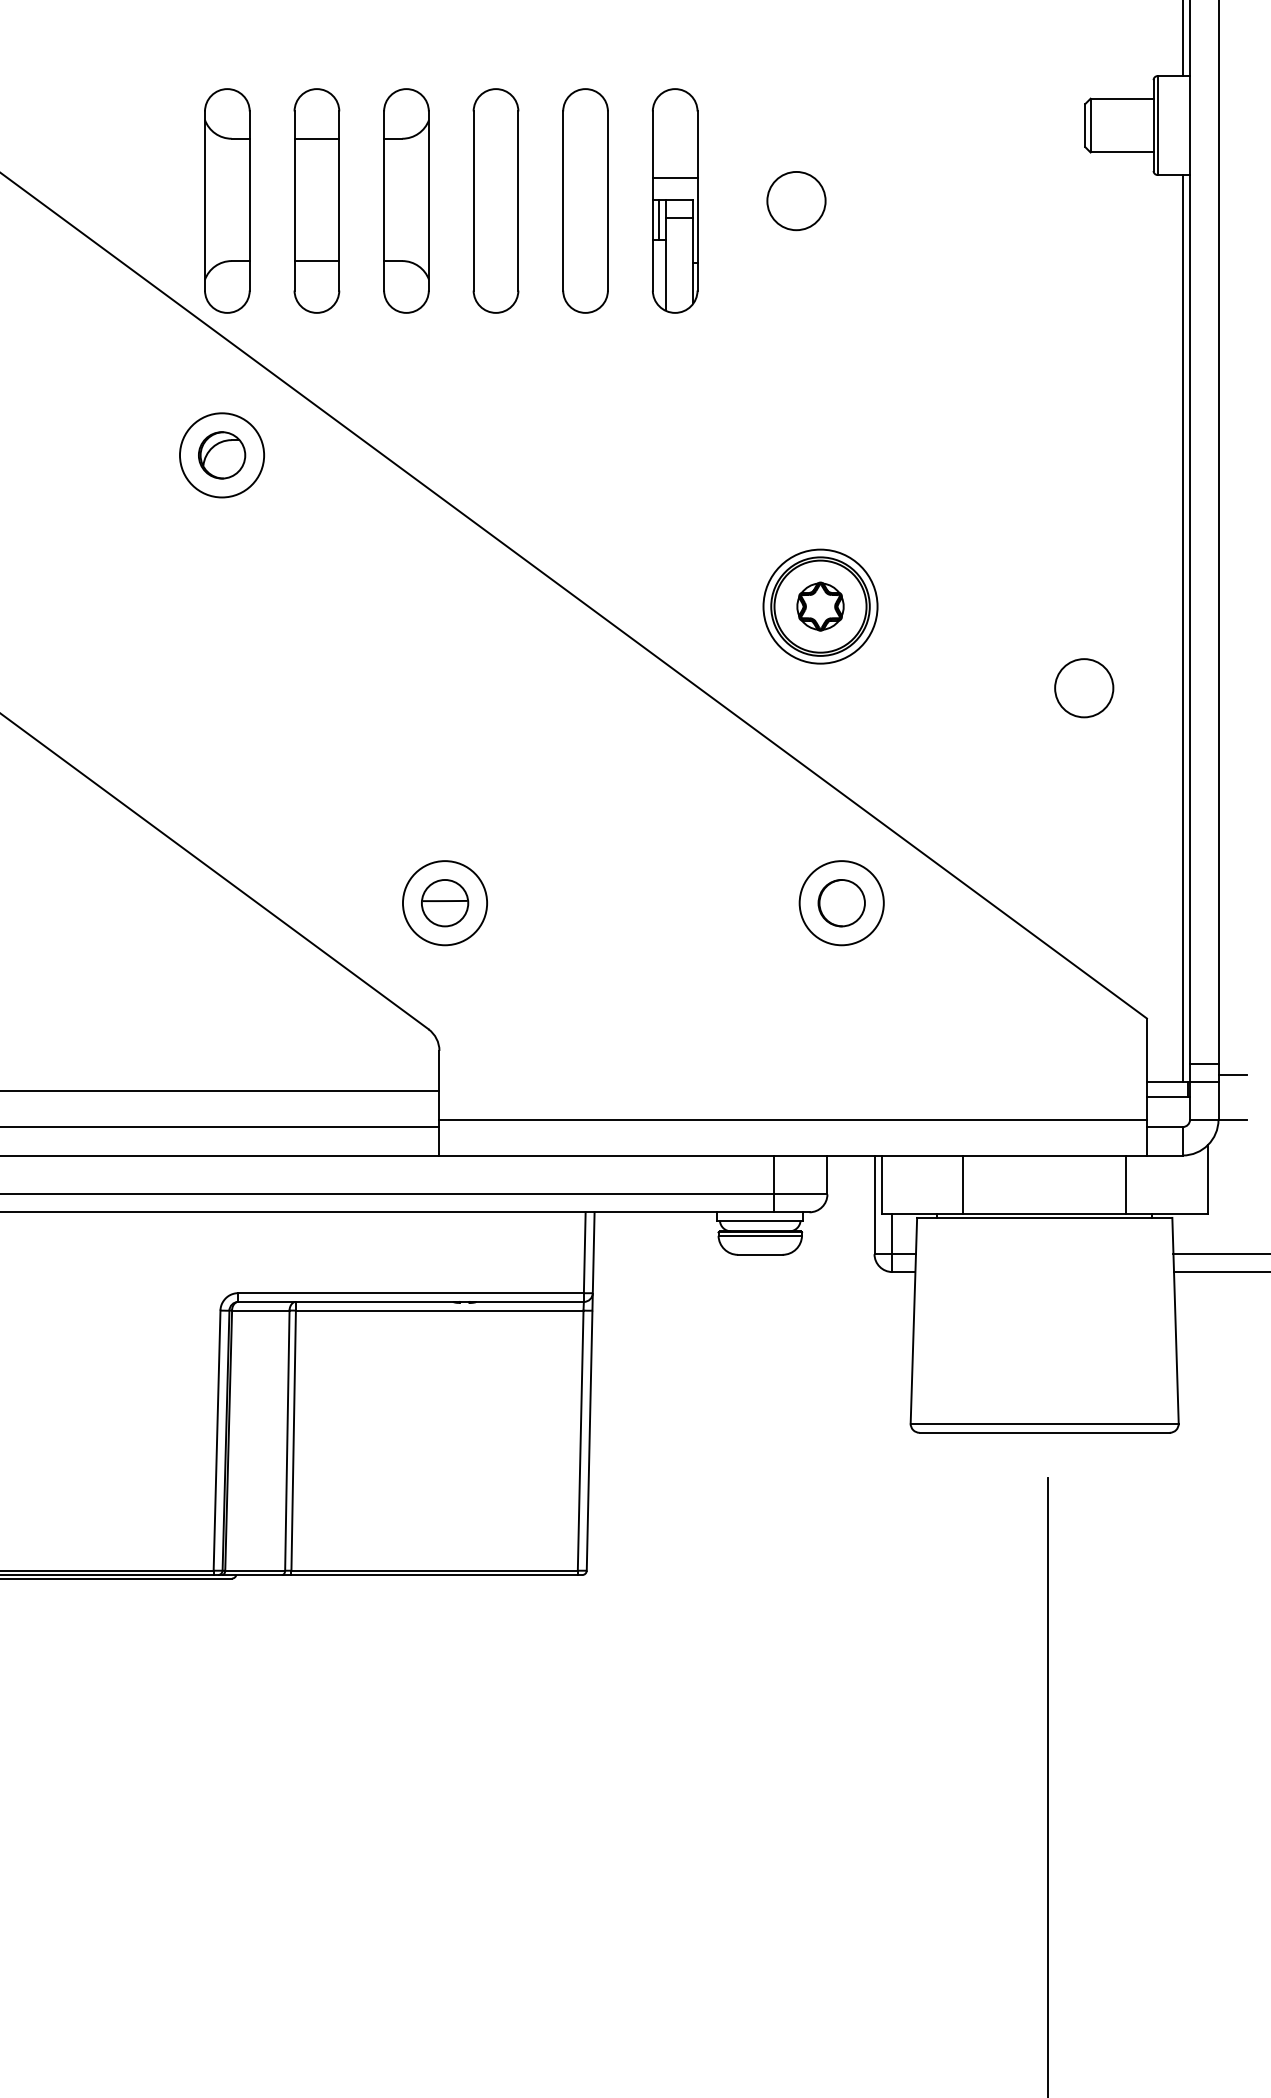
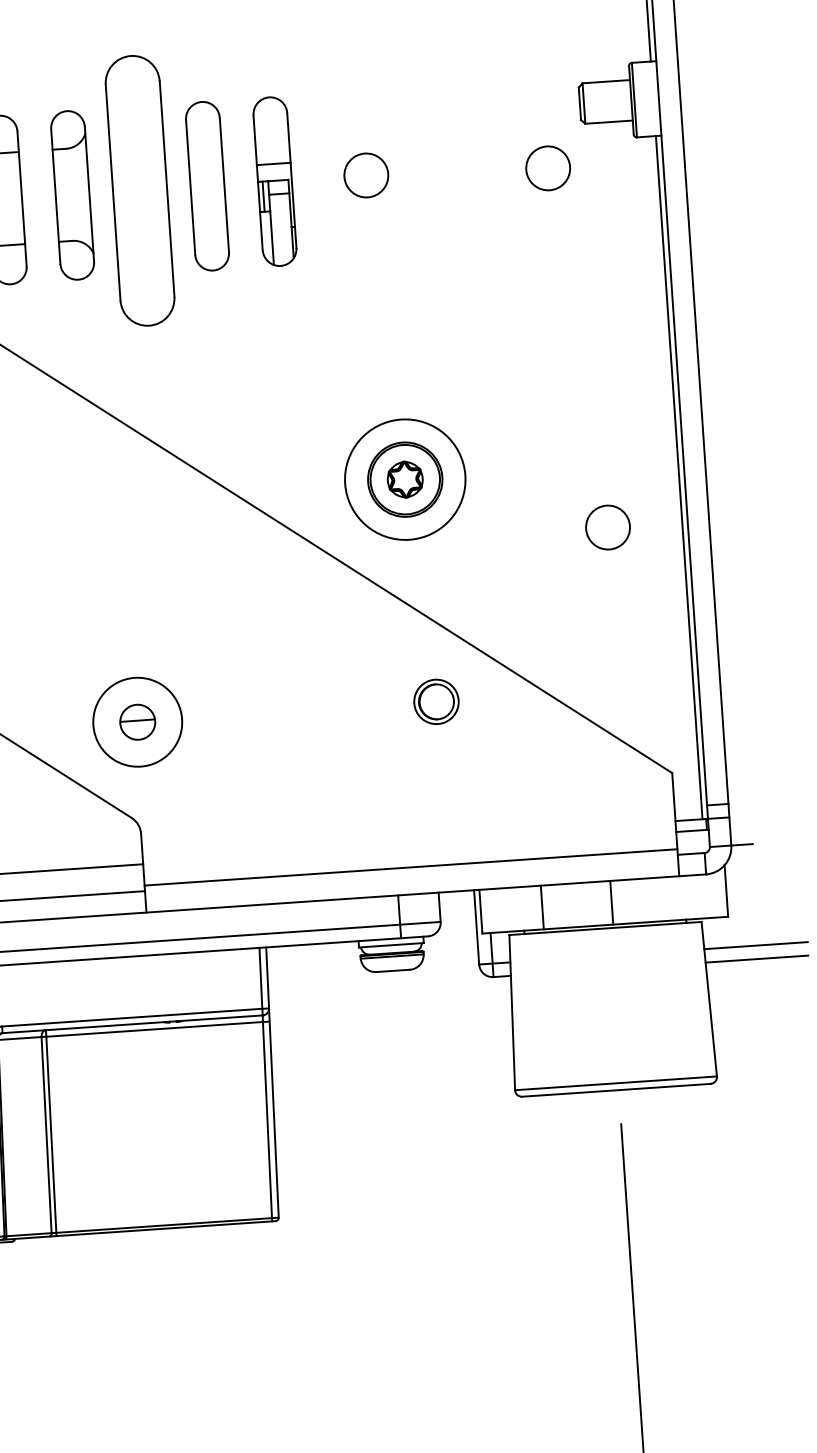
part: (495, 200) -> (139, 190), size x1.6
circle: (1037, 208) -> (548, 168), added
circle: (820, 606) -> (405, 479), size x1.4
circle: (444, 903) -> (137, 722), size x1.4
circle: (841, 903) -> (436, 702), size x0.7
line: (1232, 1074) -> (739, 810), removed
line: (1126, 1184) -> (611, 902), moved

